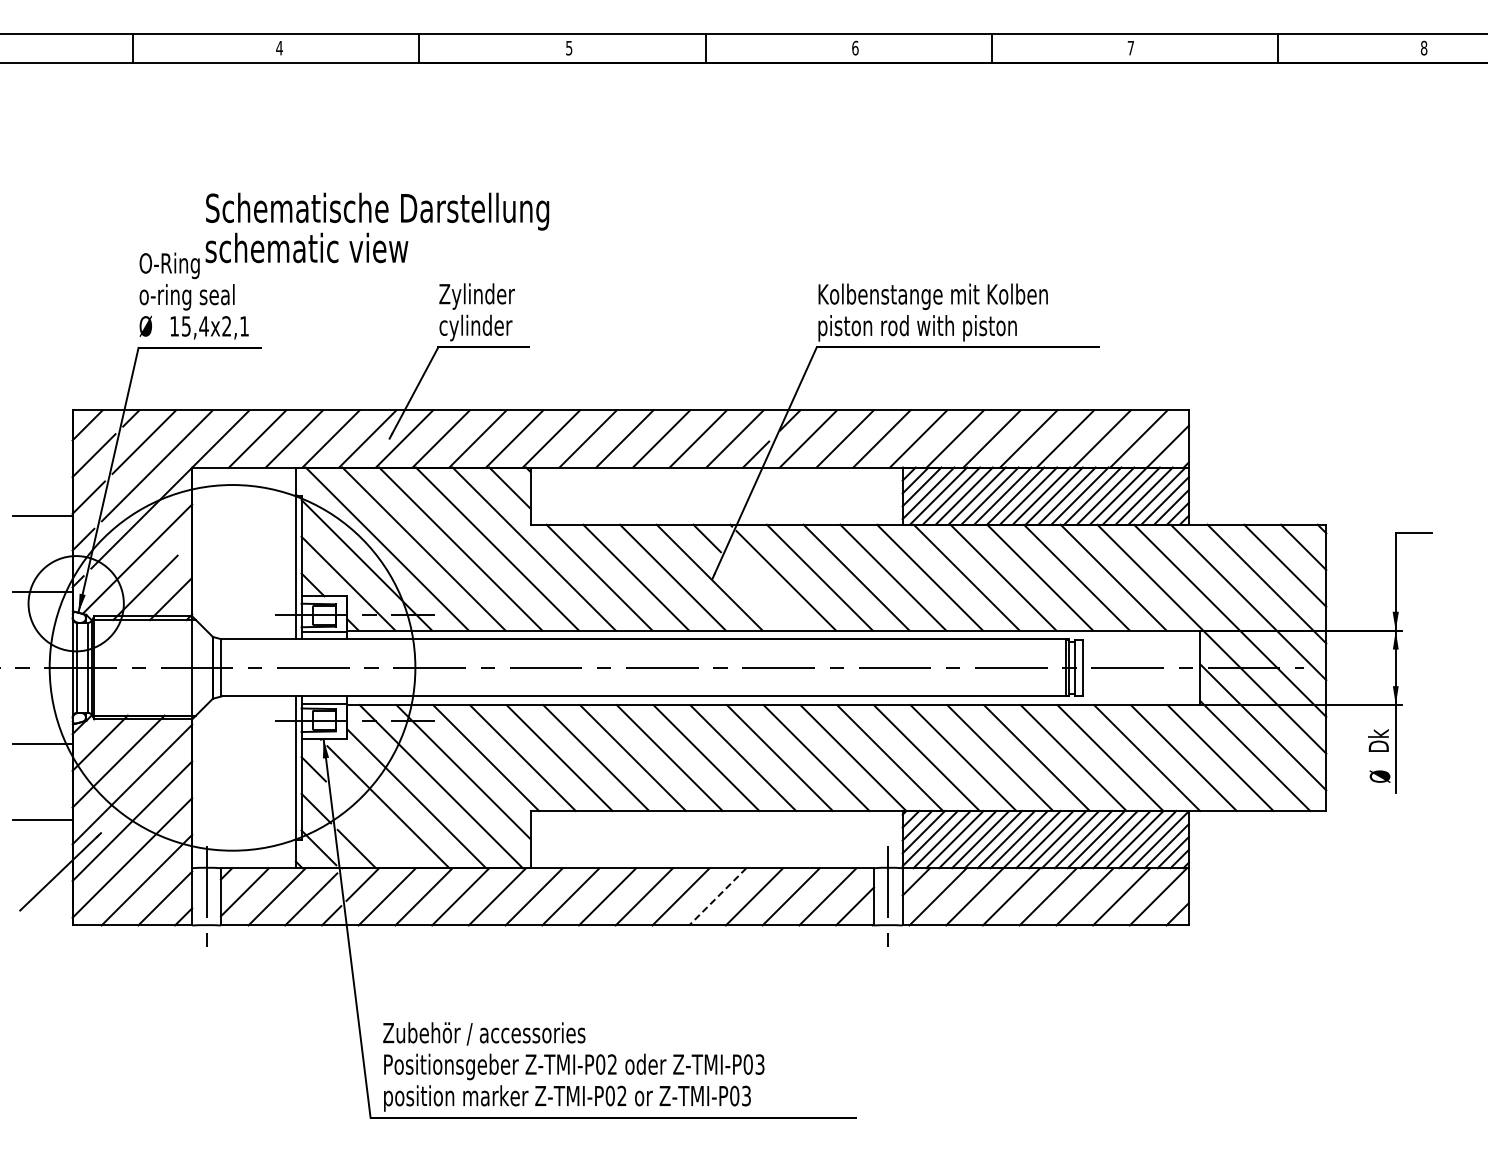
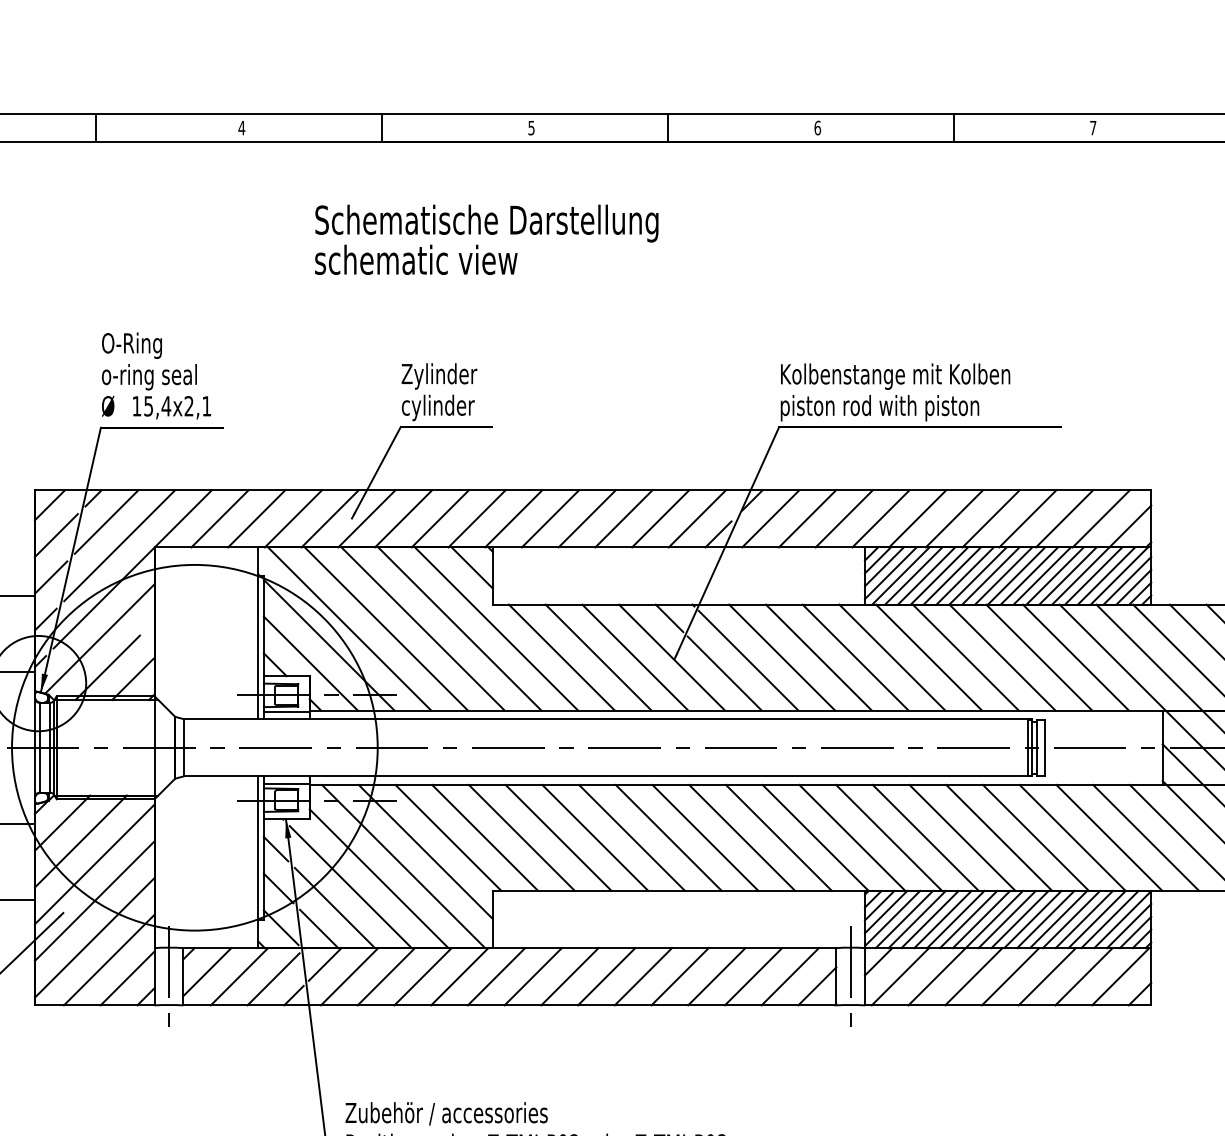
text: (377, 227) -> (486, 239), moved
line: (762, 593) -> (724, 673), added
line: (372, 828) -> (334, 908), added
line: (717, 897) -> (679, 977), dashed -> solid

